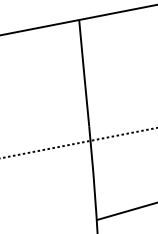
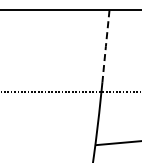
line: (83, 73) -> (105, 46), solid -> dashed

